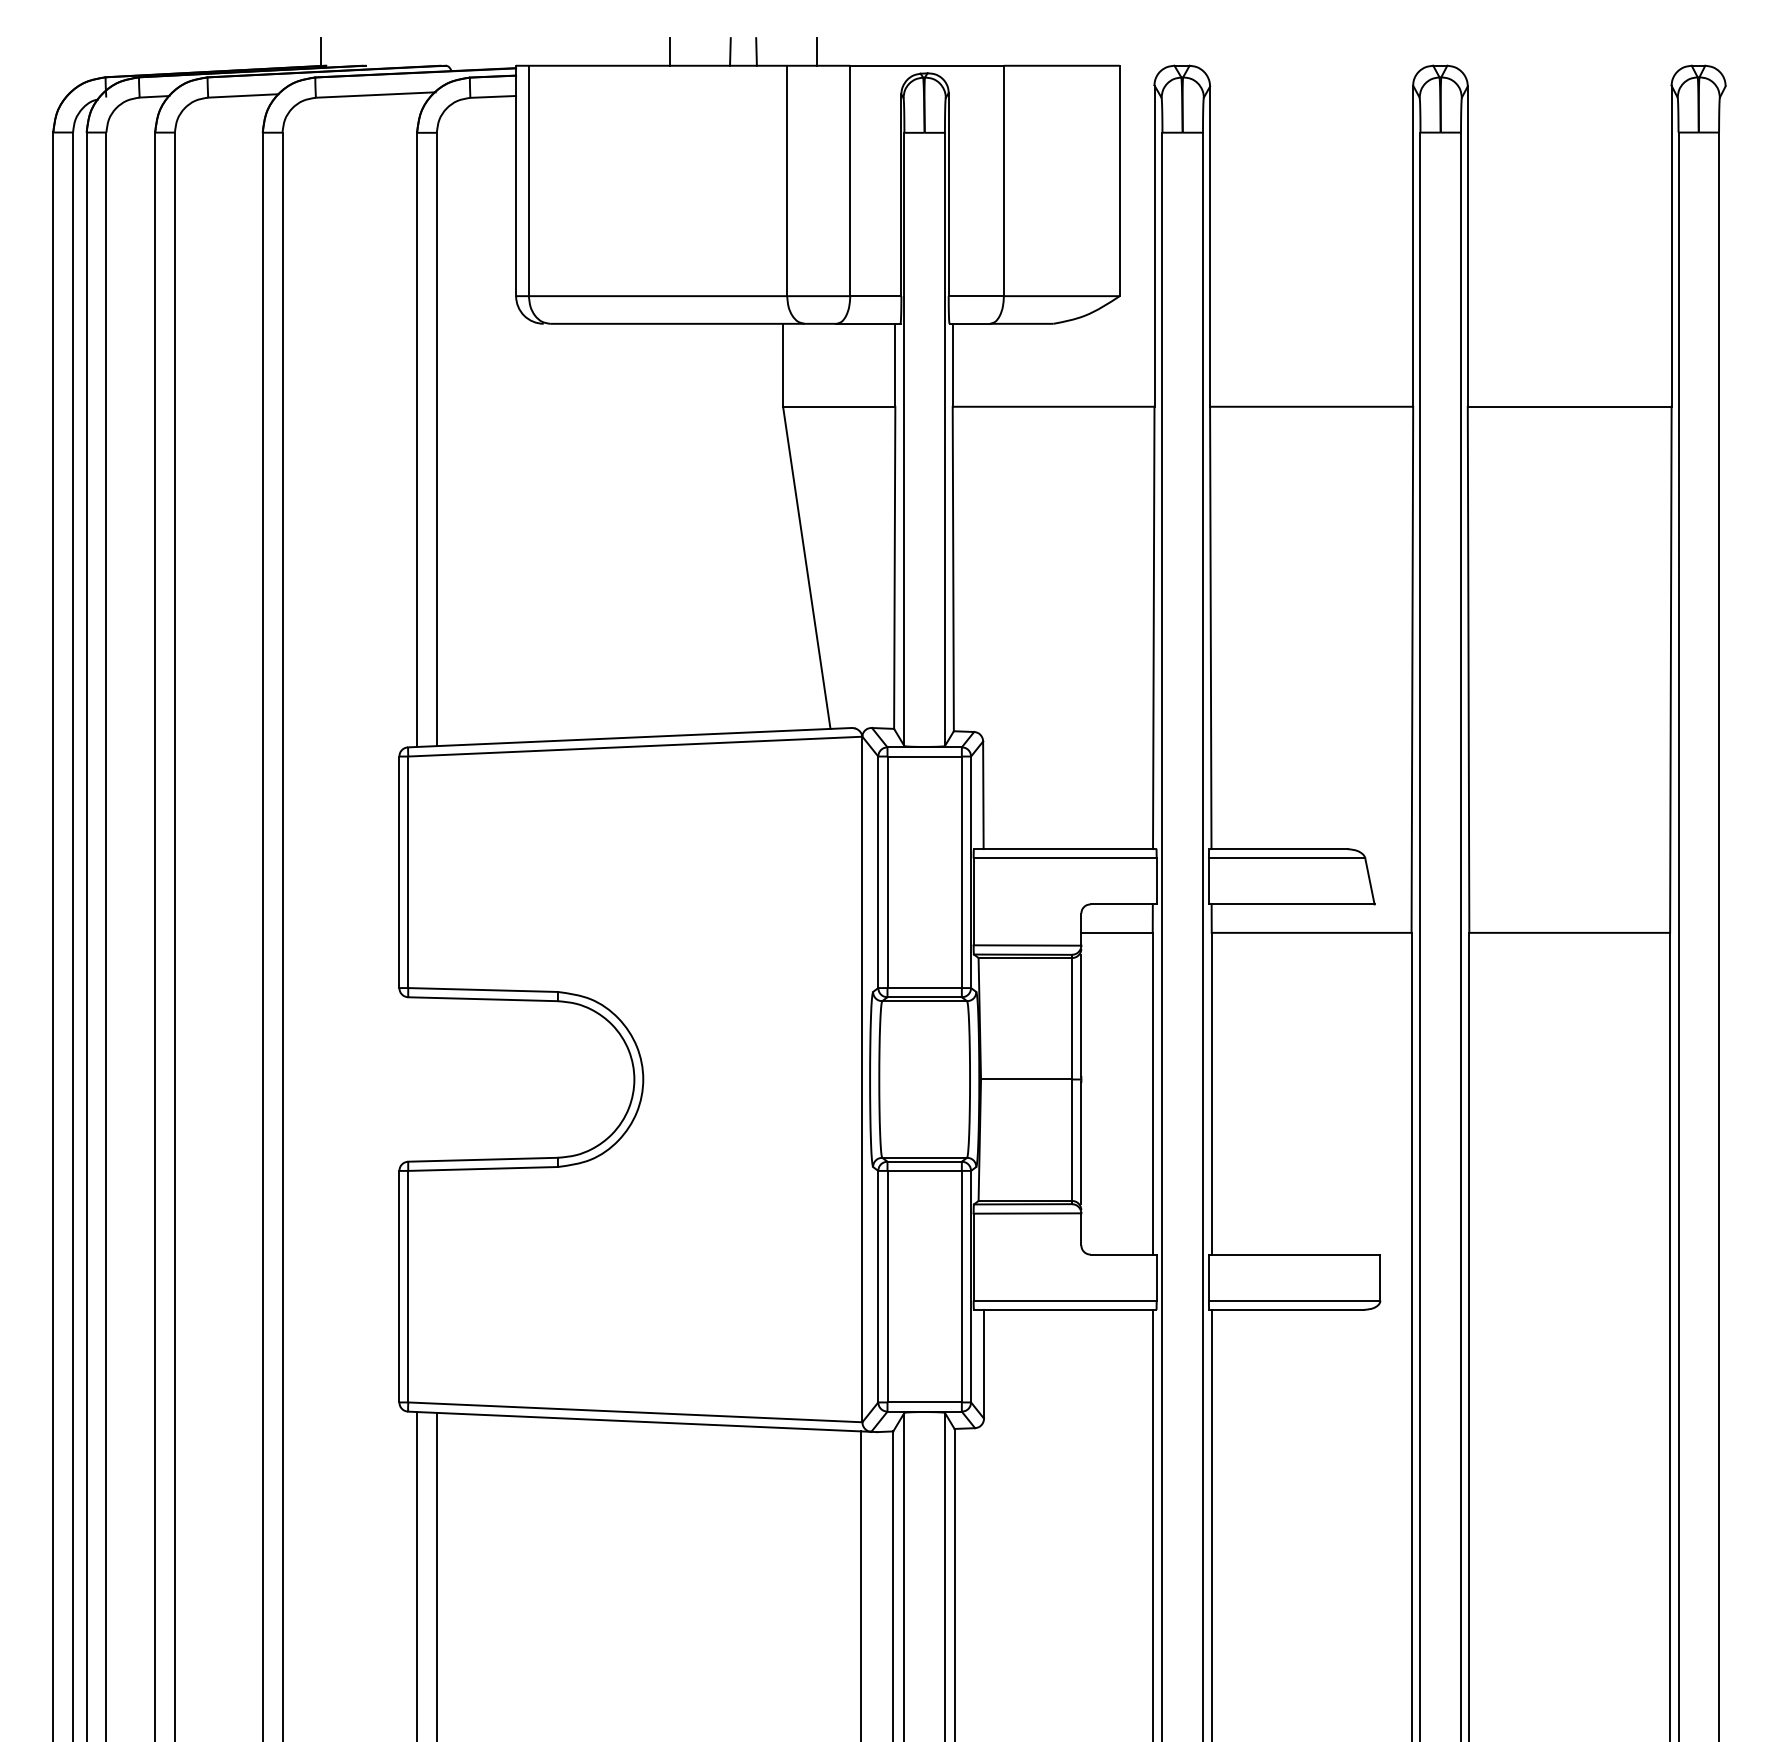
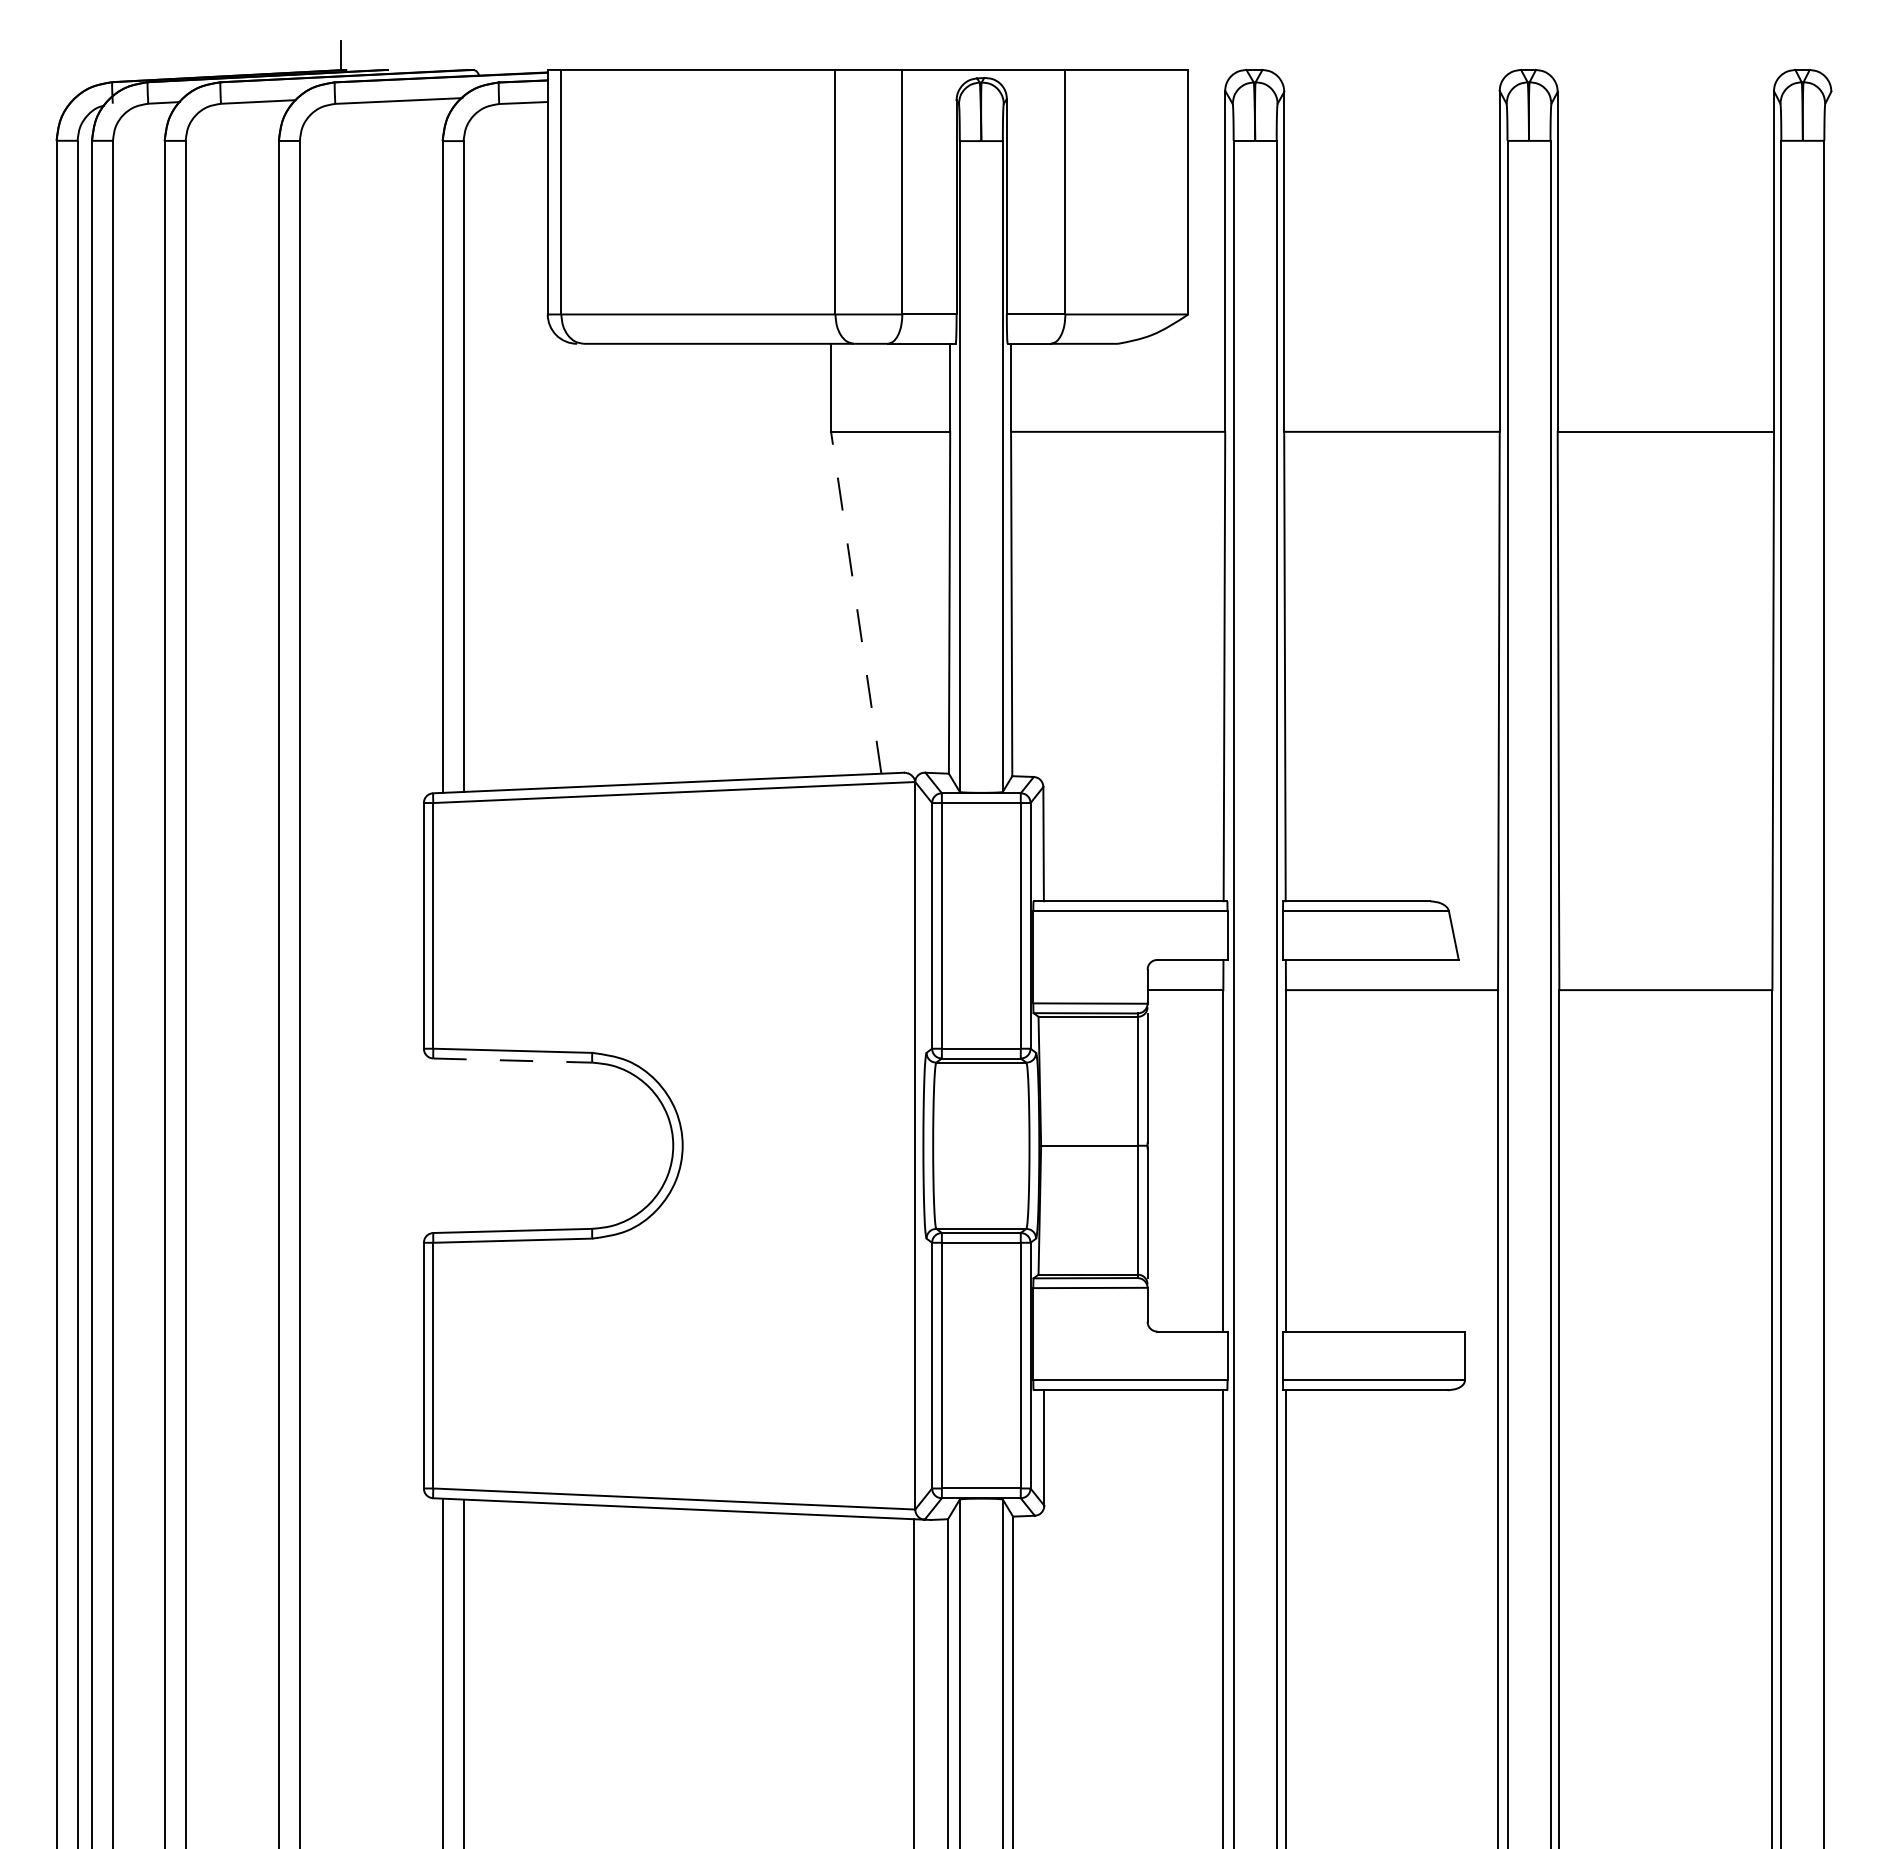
line: (669, 51) -> (710, 54), removed
line: (729, 51) -> (774, 54), removed
line: (756, 51) -> (802, 54), removed
line: (817, 51) -> (867, 54), removed
line: (807, 567) -> (856, 602), solid -> dashed
line: (483, 999) -> (513, 1060), solid -> dashed

